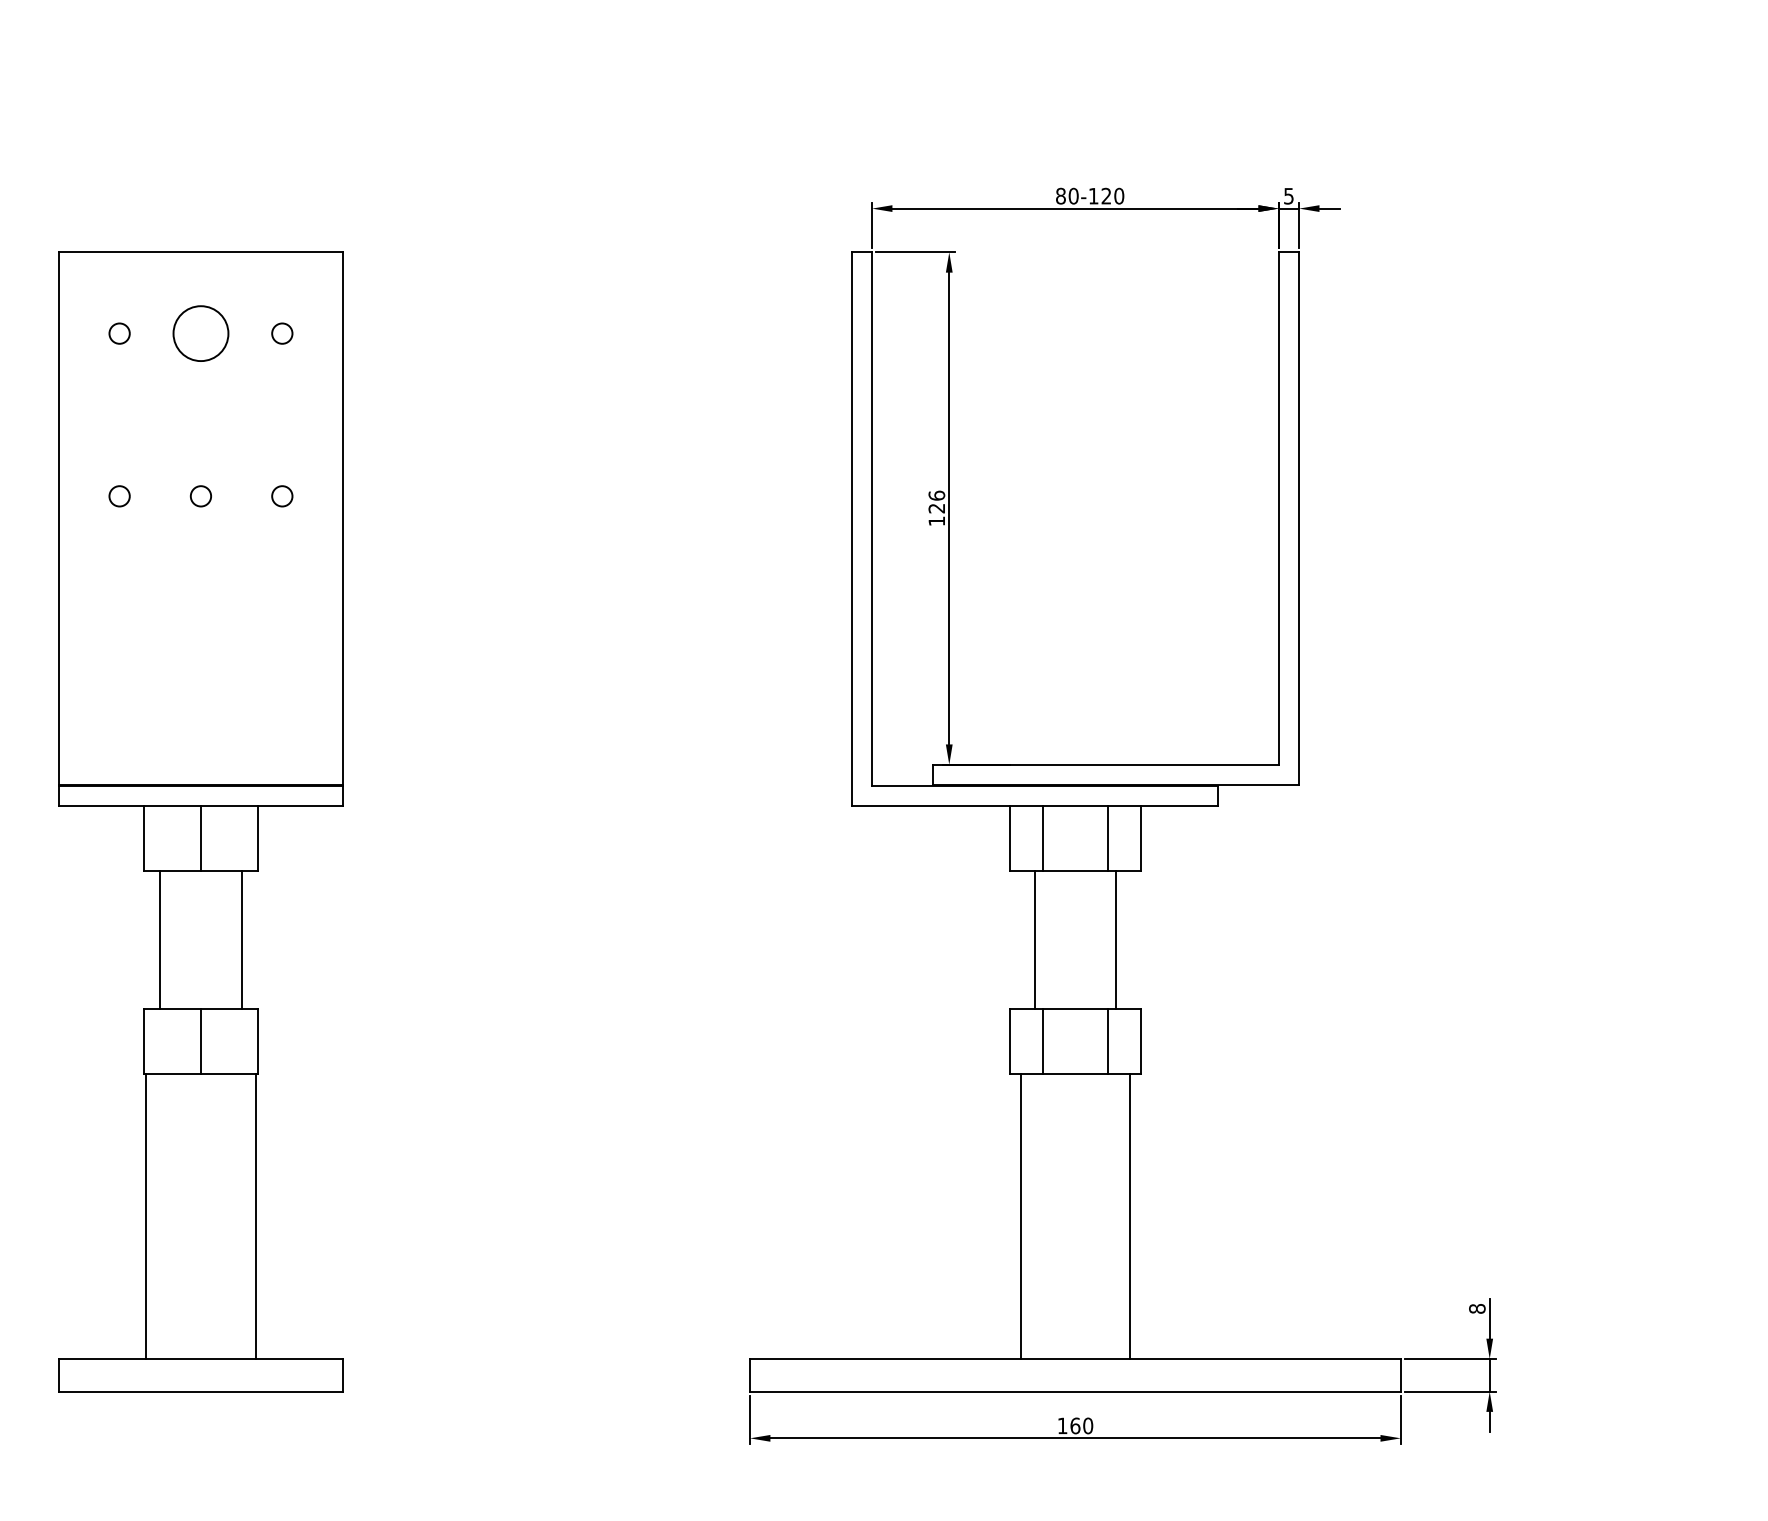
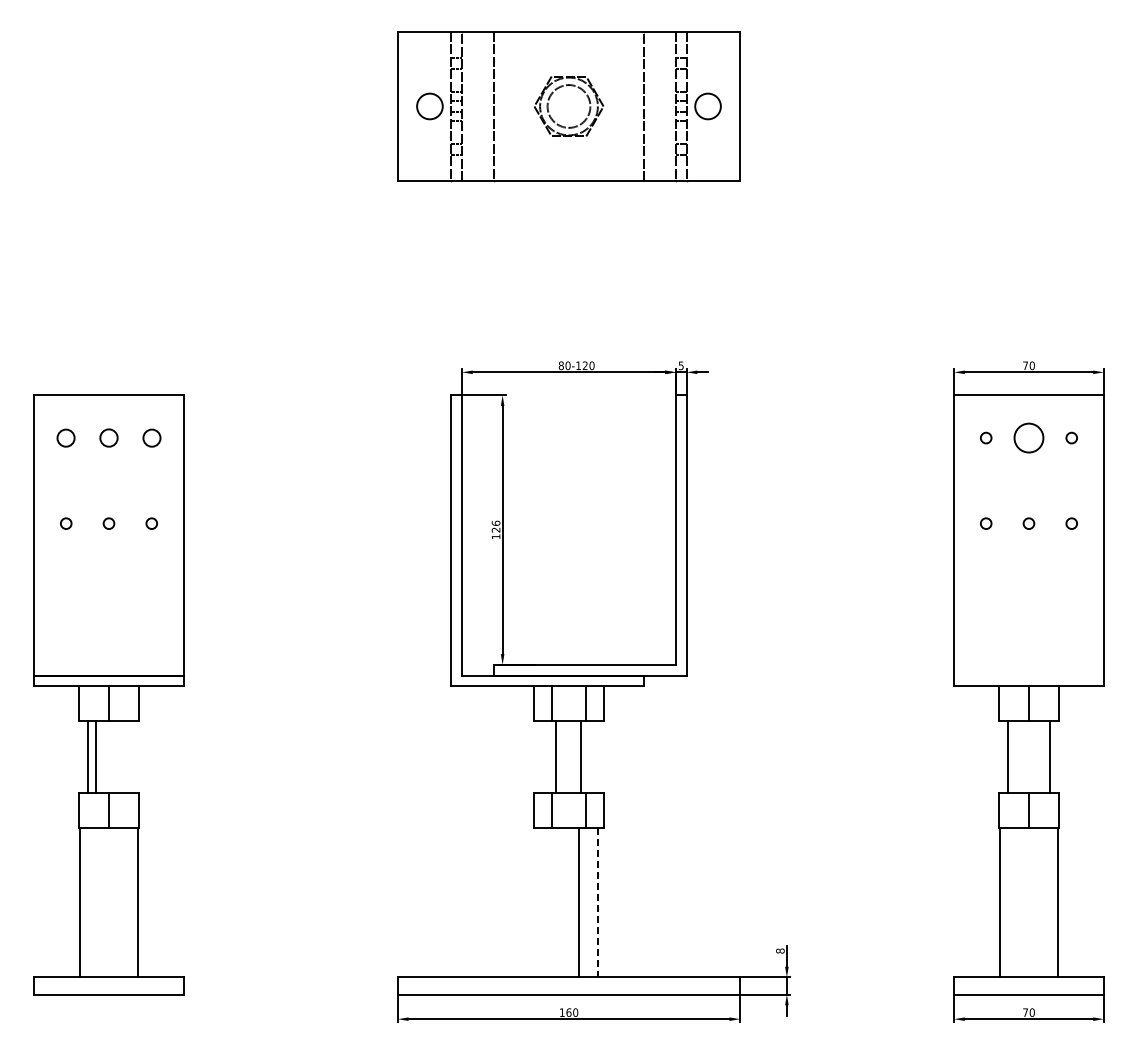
circle: (120, 332) -> (66, 437), size x1.6
circle: (200, 332) -> (108, 437), size x0.6
circle: (281, 332) -> (151, 437), size x1.6
line: (241, 938) -> (96, 756), moved
line: (1034, 938) -> (580, 756), moved
line: (1116, 938) -> (556, 756), moved
line: (1021, 1216) -> (579, 902), moved
line: (1129, 1216) -> (597, 902), solid -> dashed

